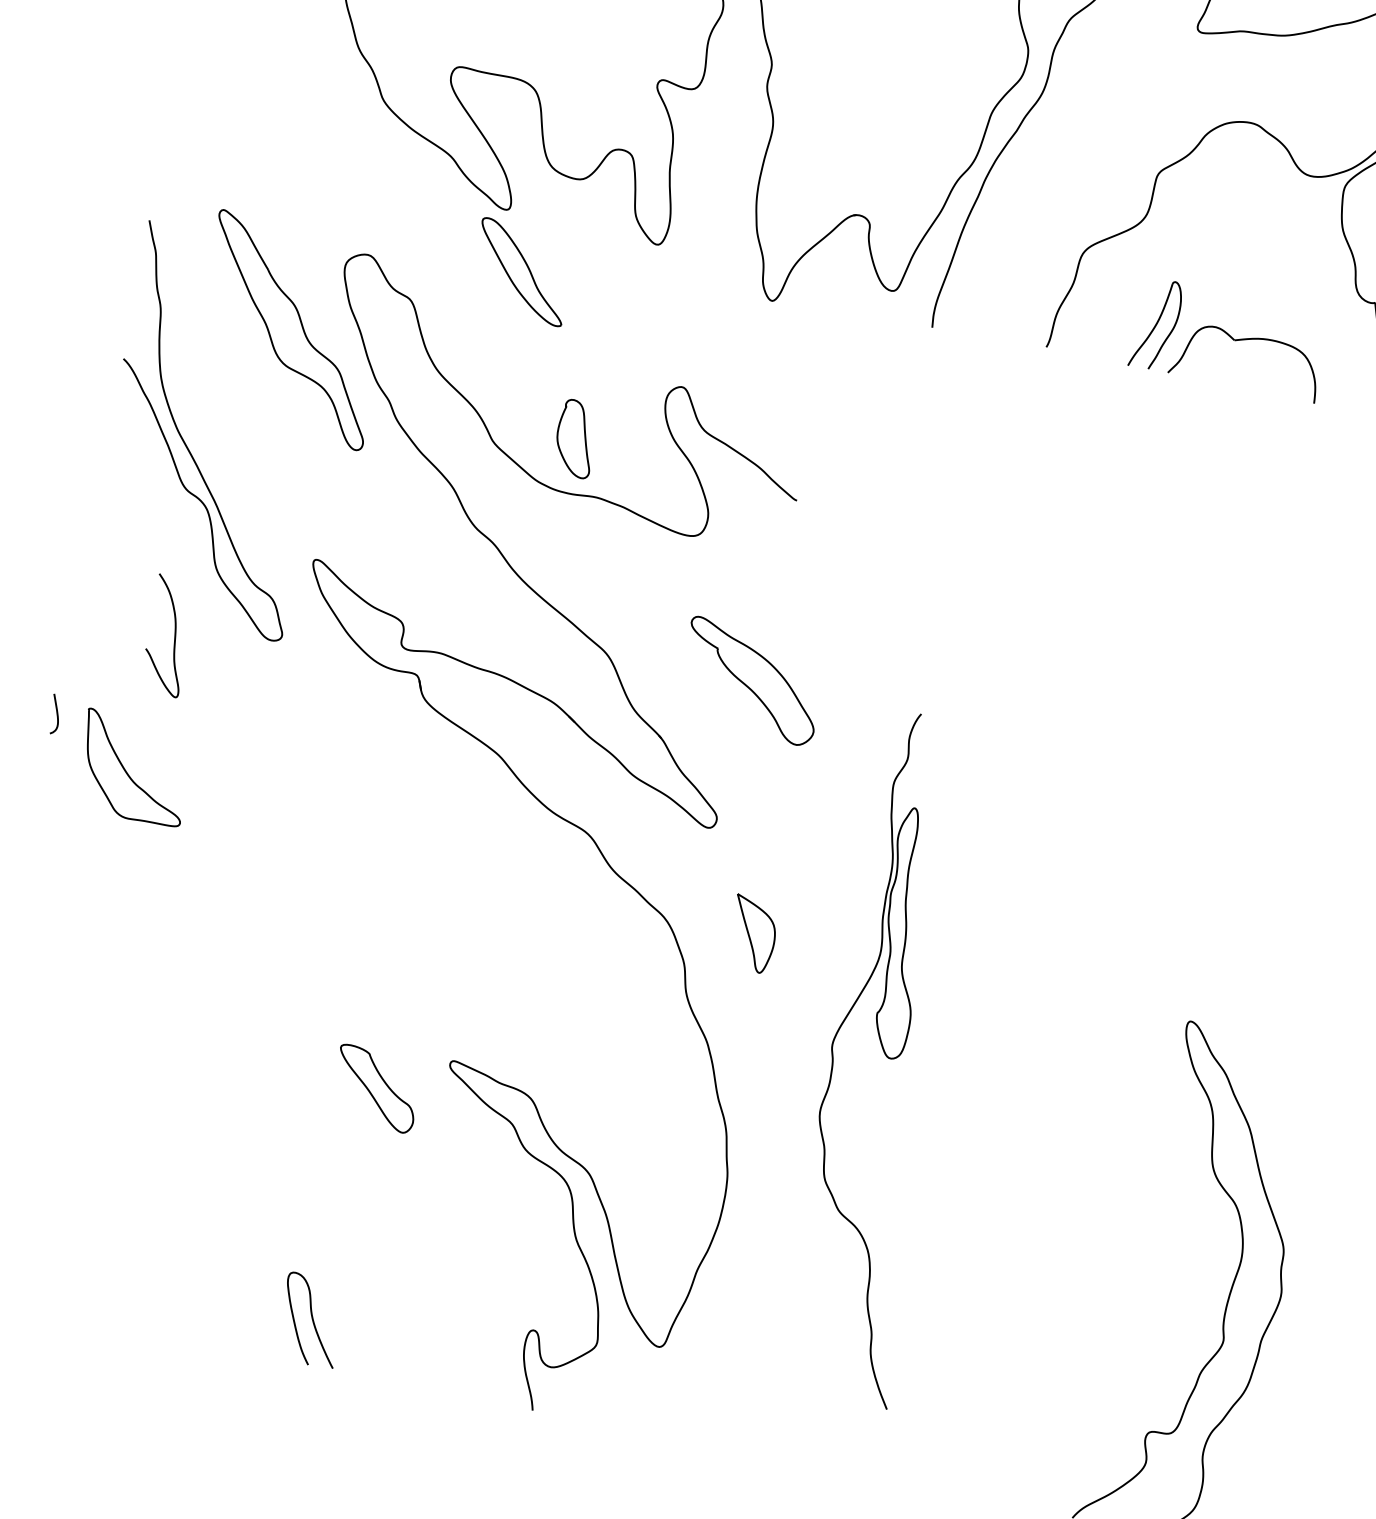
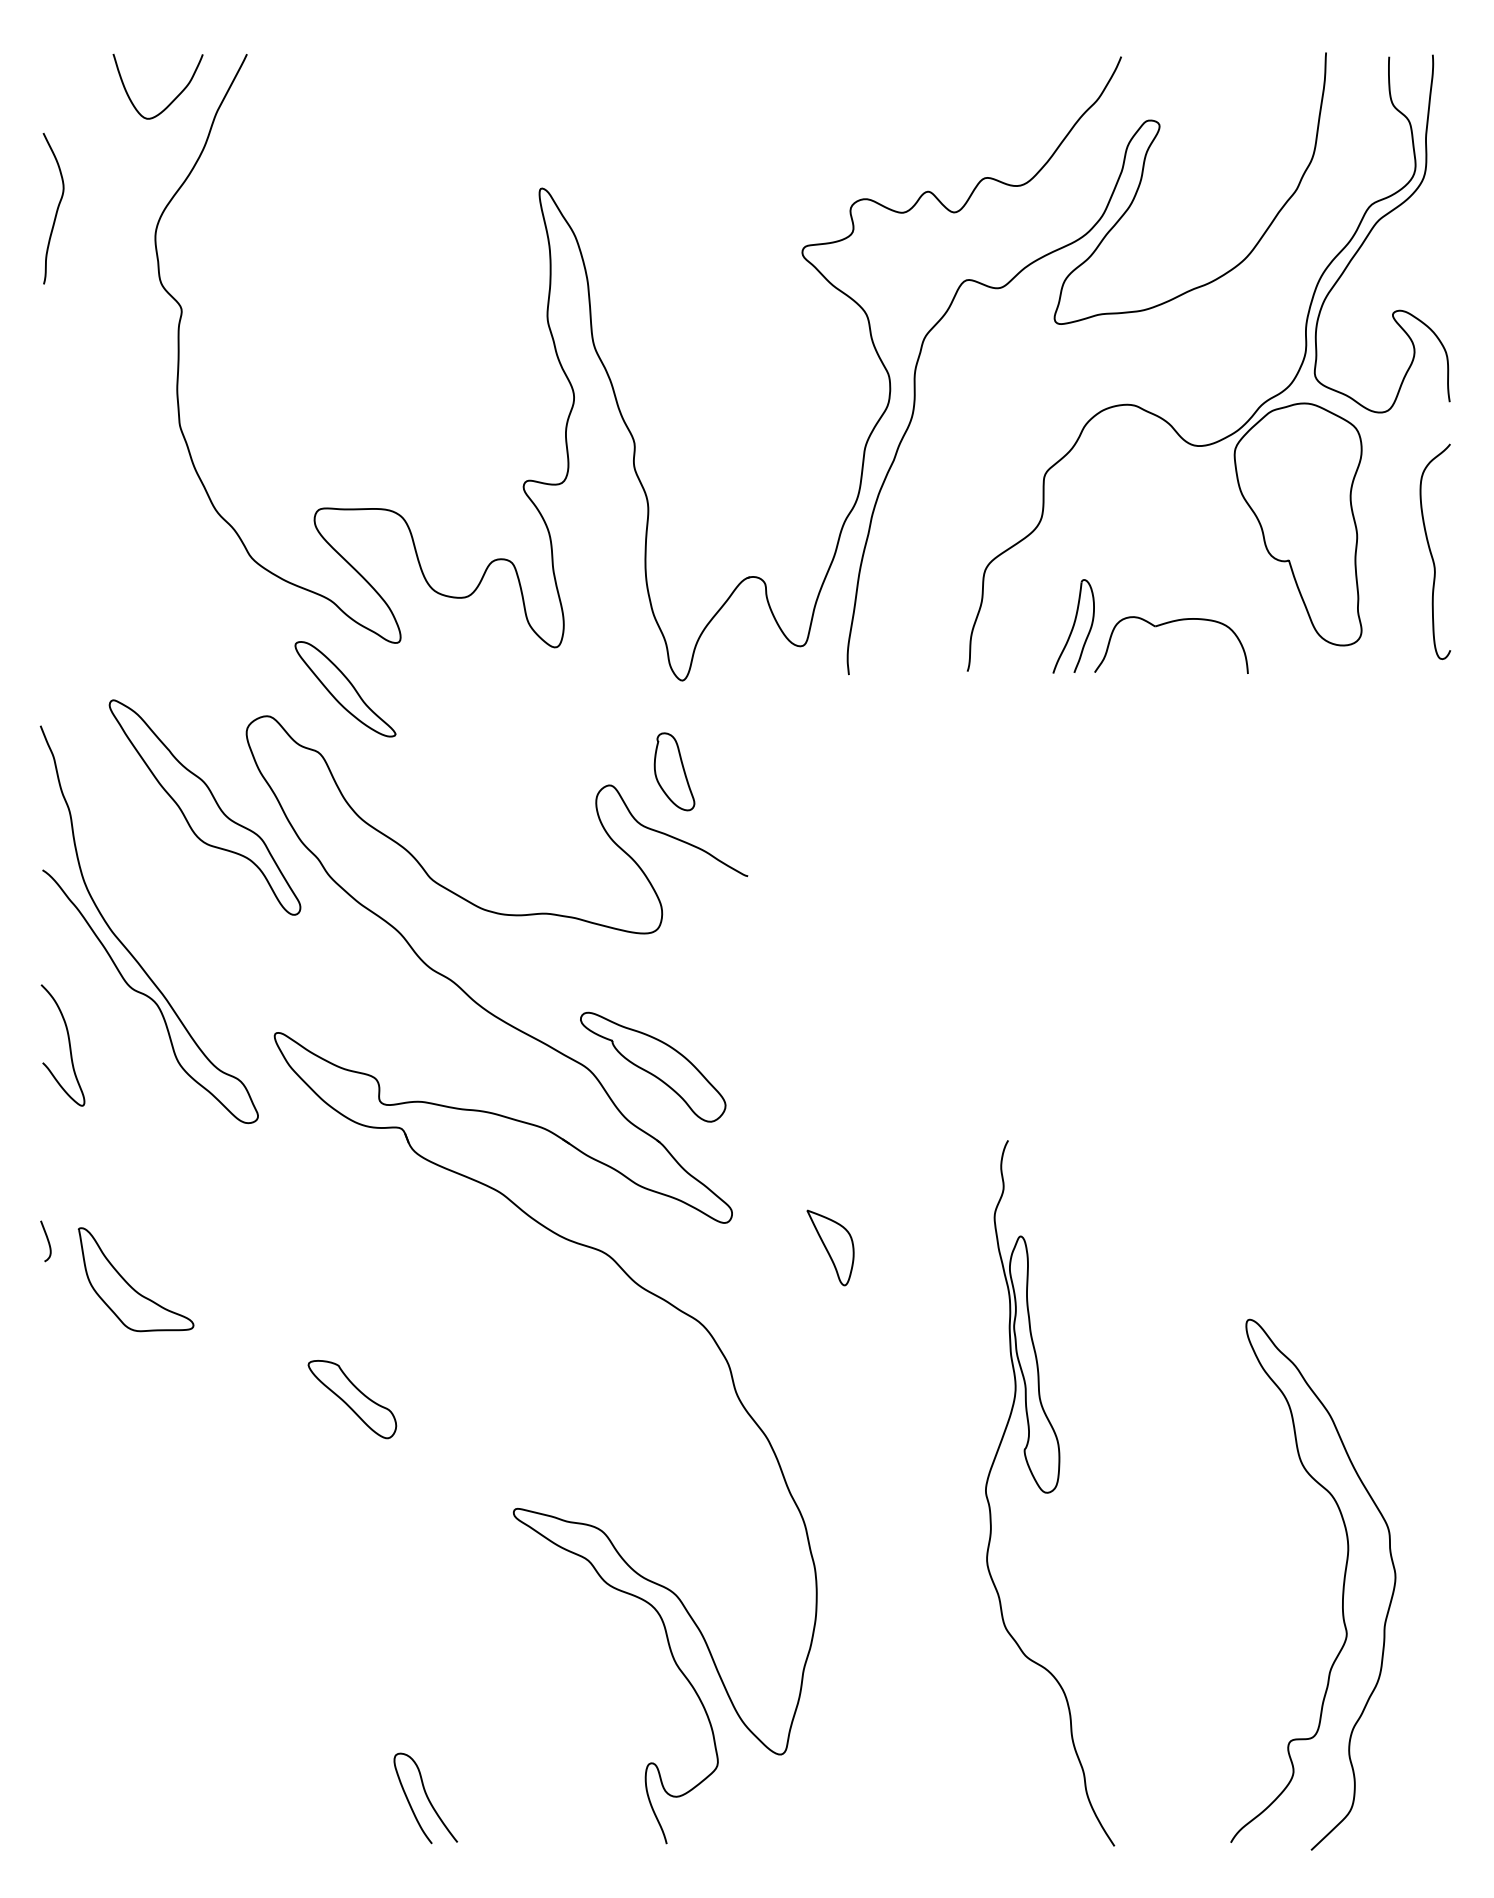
part: (522, 272) -> (345, 689), moved
part: (576, 438) -> (674, 771), moved
curve: (174, 635) -> (68, 1043), moved
part: (752, 680) -> (653, 1066), moved
part: (752, 933) -> (830, 1247), moved
part: (893, 1059) -> (1050, 1493), moved
part: (376, 1088) -> (352, 1399), moved

